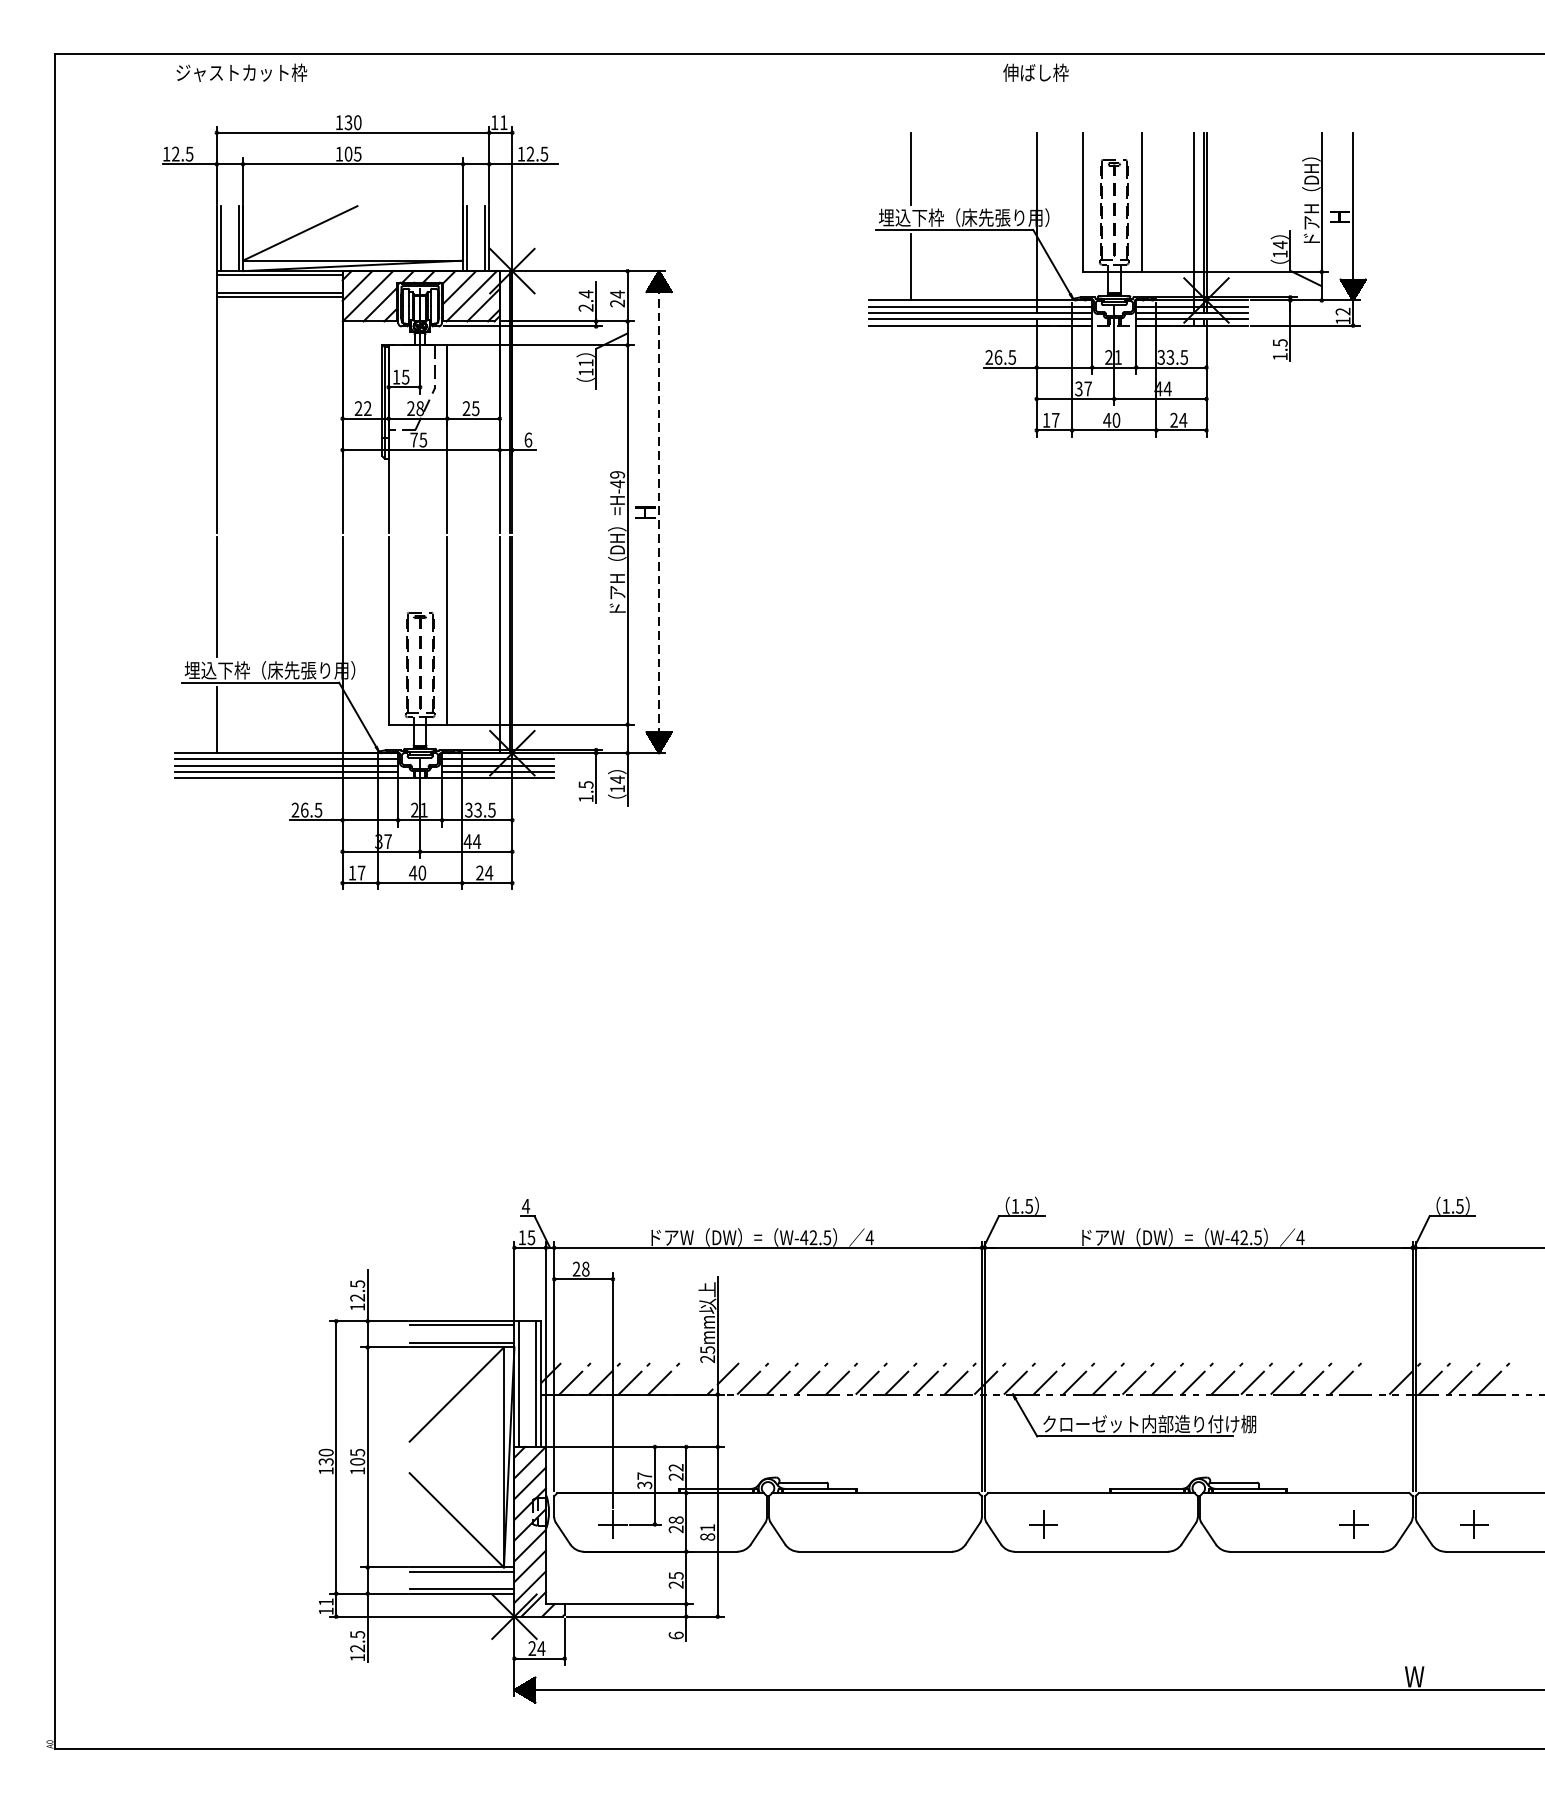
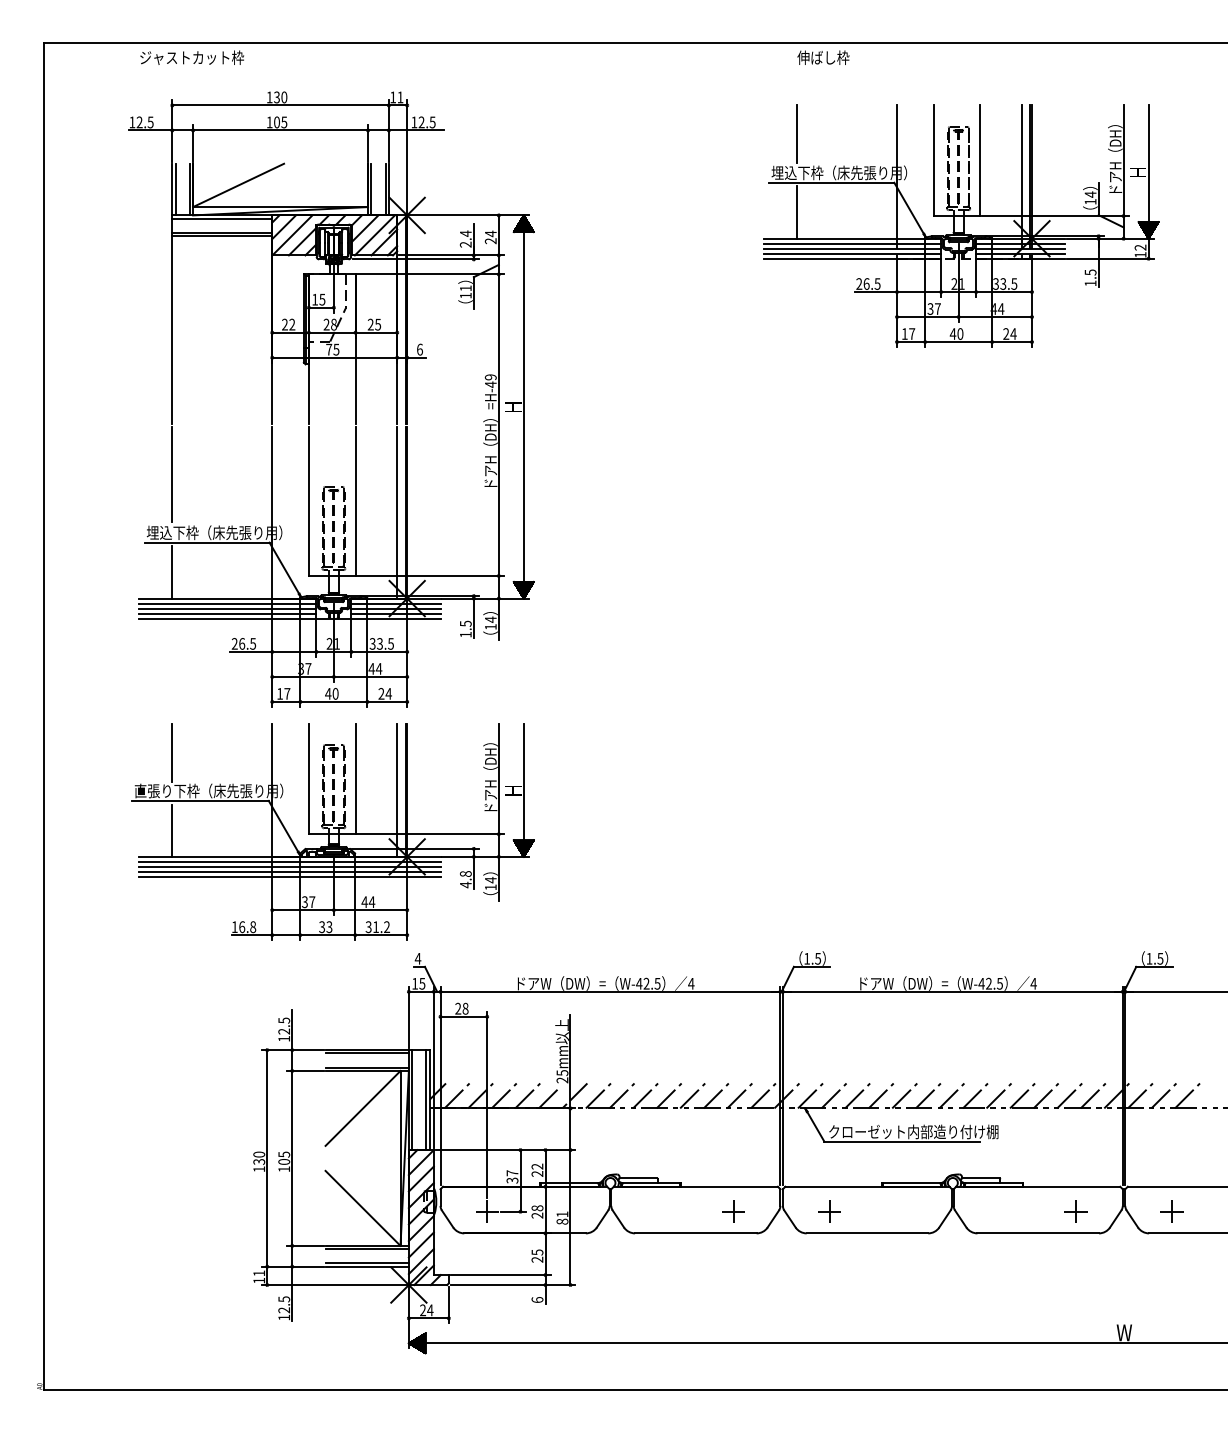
part: (1117, 283) -> (961, 225), moved
line: (658, 512) -> (523, 407), dashed -> solid
part: (418, 1046) -> (332, 831), added
line: (1374, 1378) -> (1092, 1095), added
line: (690, 1380) -> (548, 1097), added
part: (922, 1524) -> (733, 1211), added

